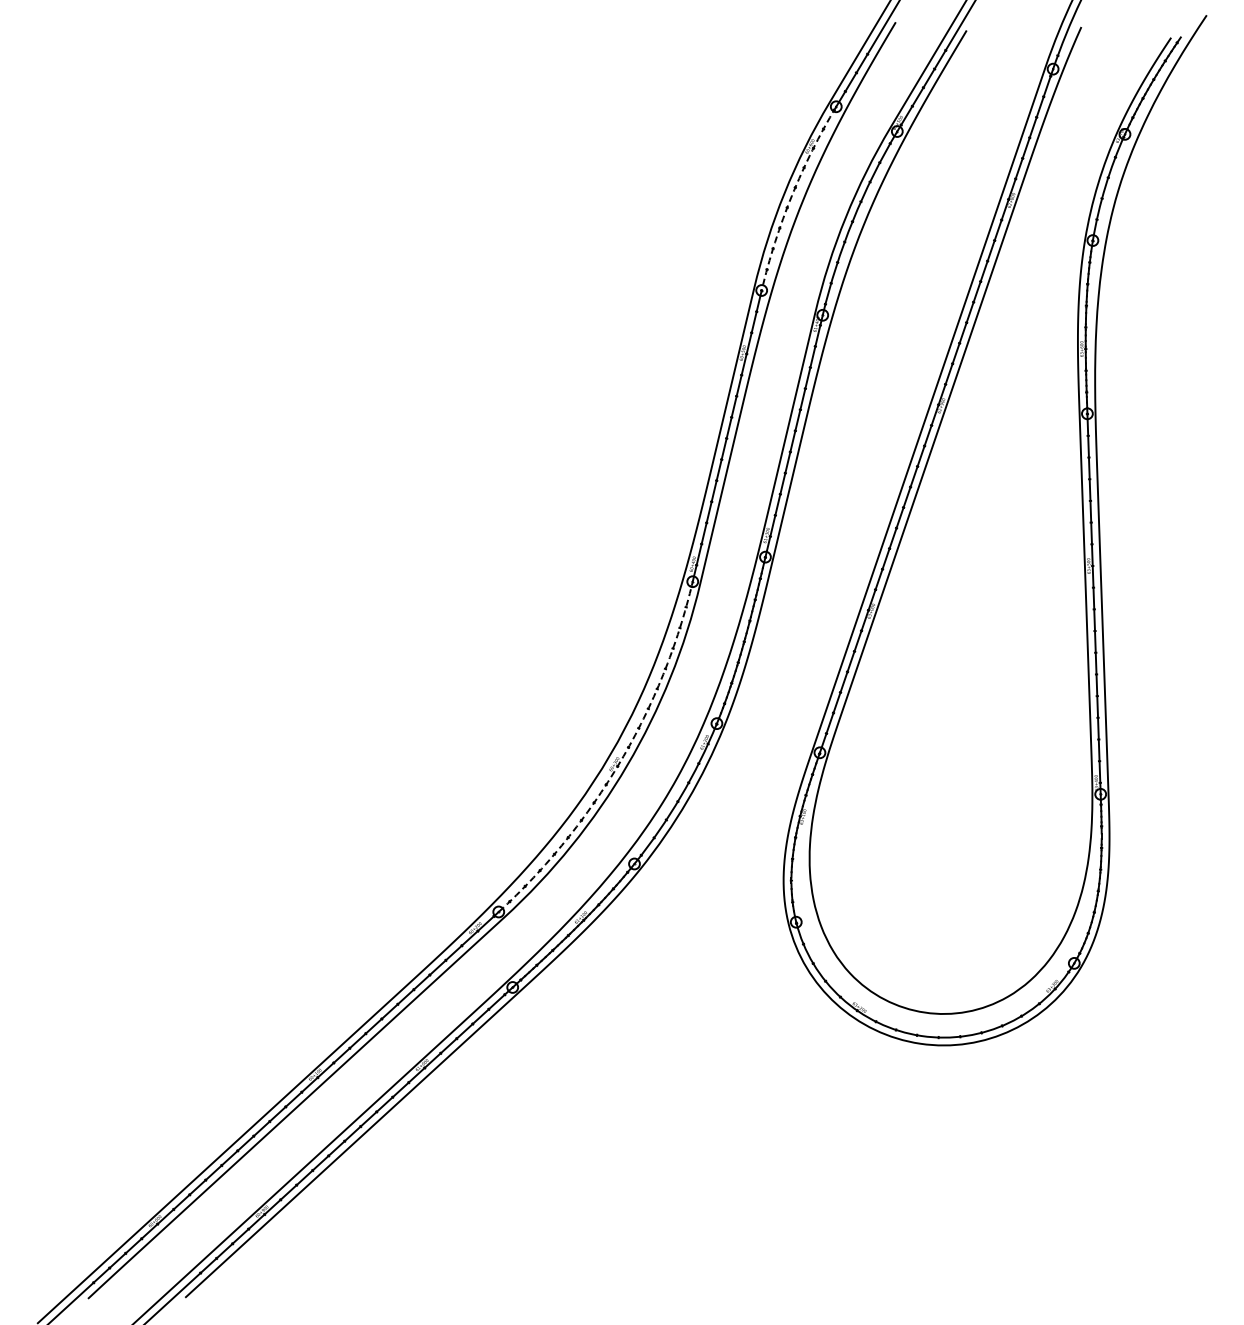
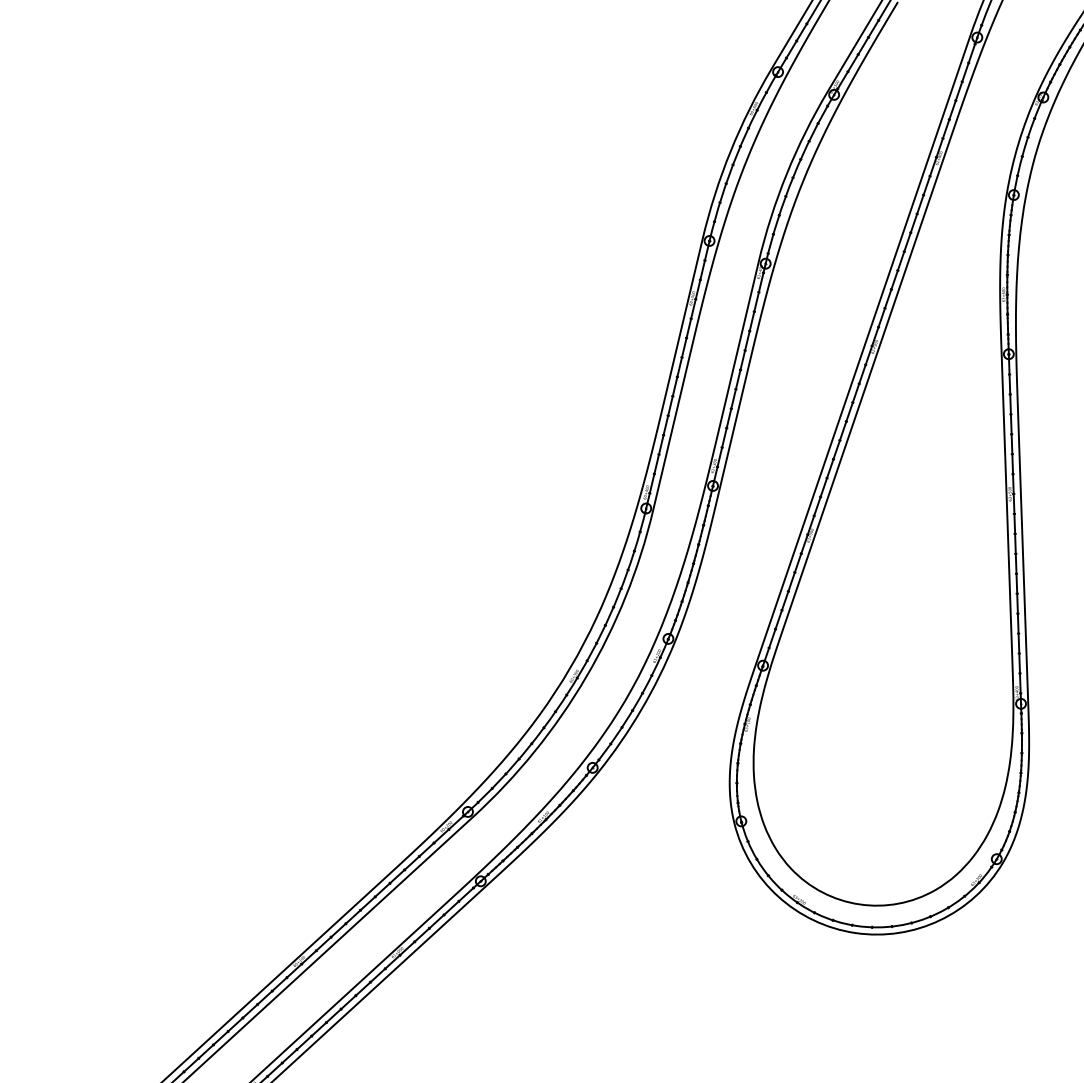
arc: (791, 195) -> (736, 153), dashed -> solid
arc: (620, 761) -> (579, 673), dashed -> solid

